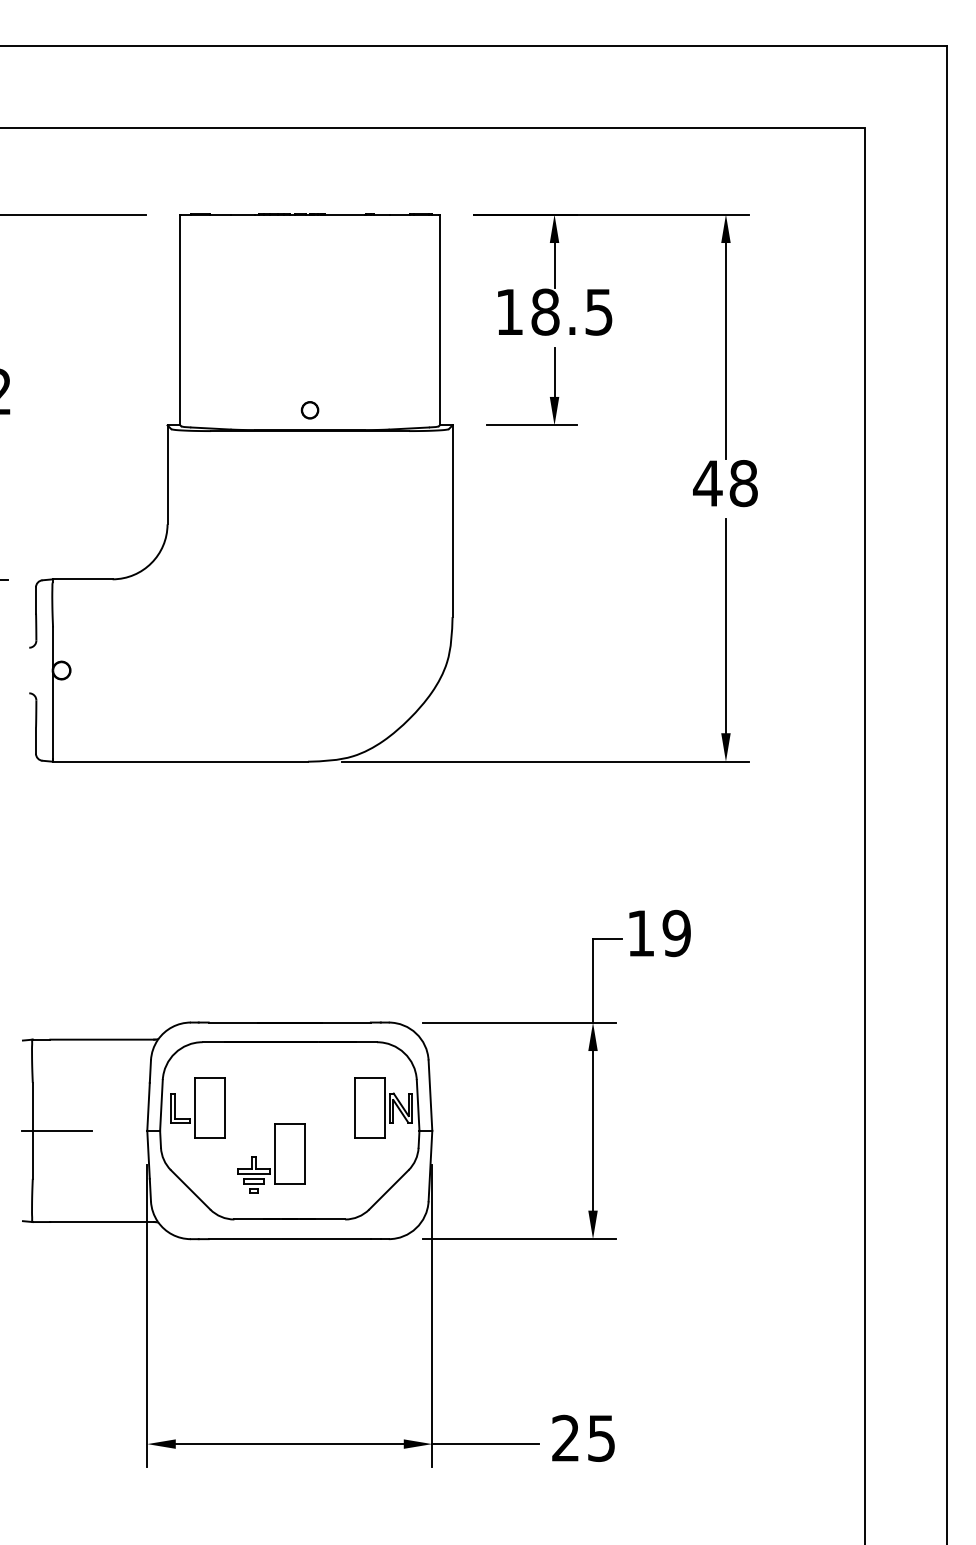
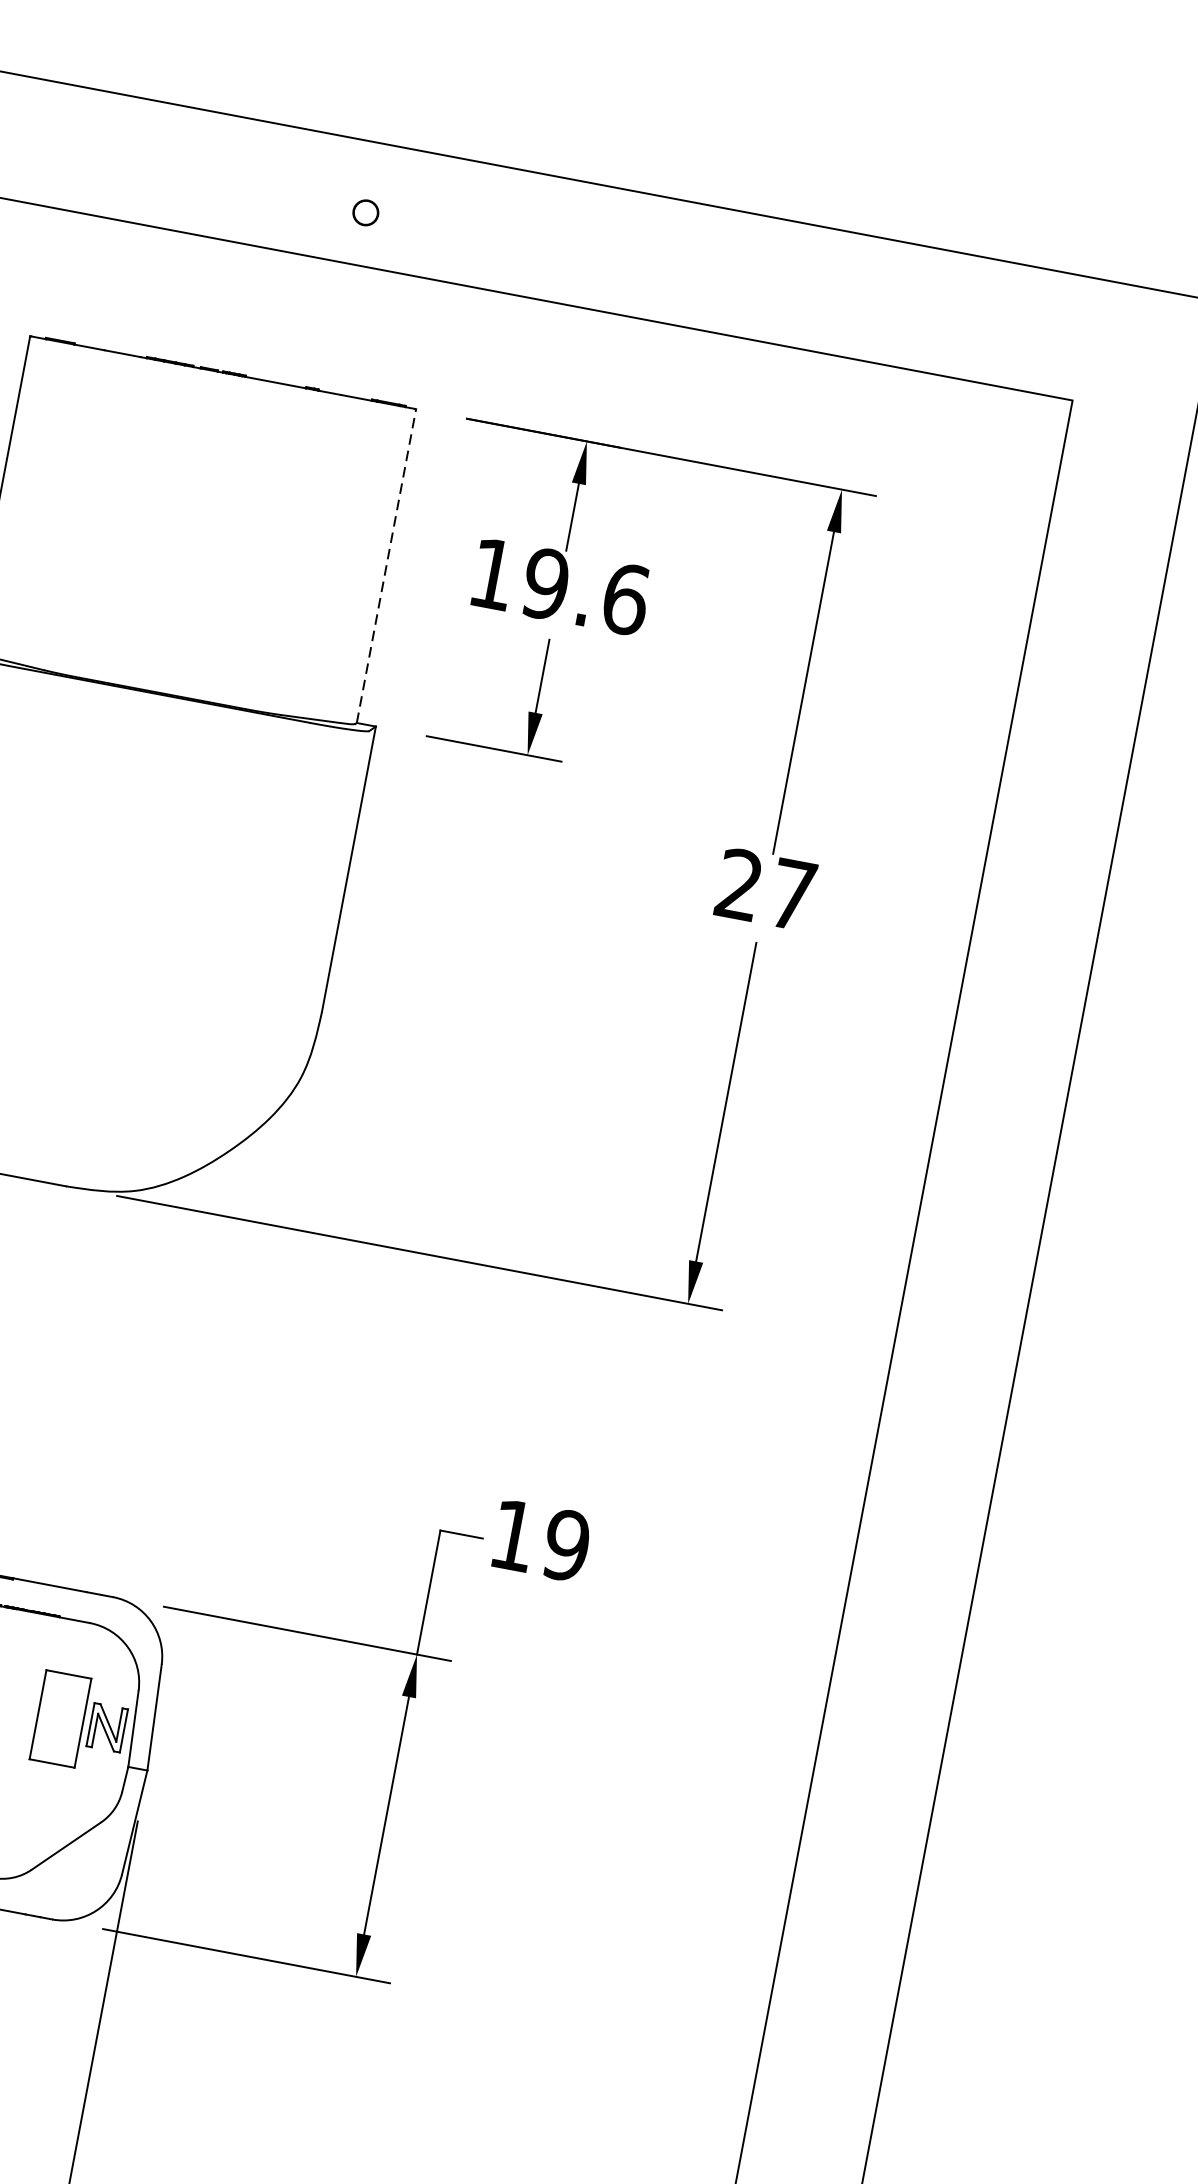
text: (572, 311) -> (586, 590), 18.5 -> 19.6
line: (439, 319) -> (386, 565), solid -> dashed
part: (309, 410) -> (364, 212), moved
text: (725, 483) -> (765, 889), 48 -> 27

